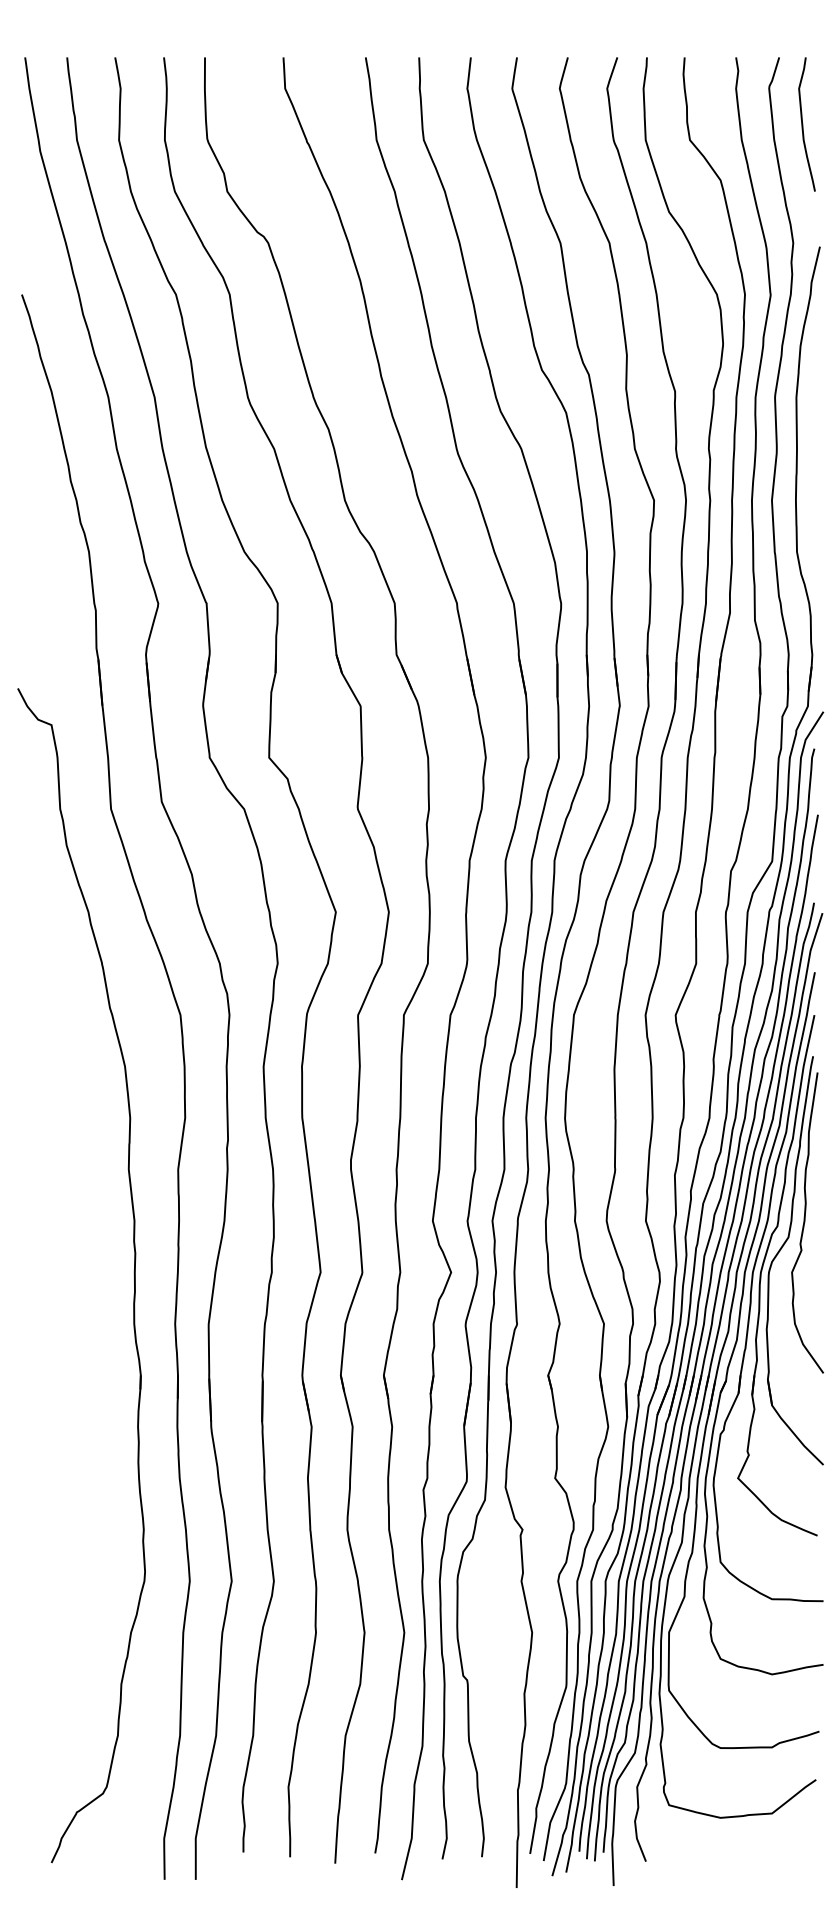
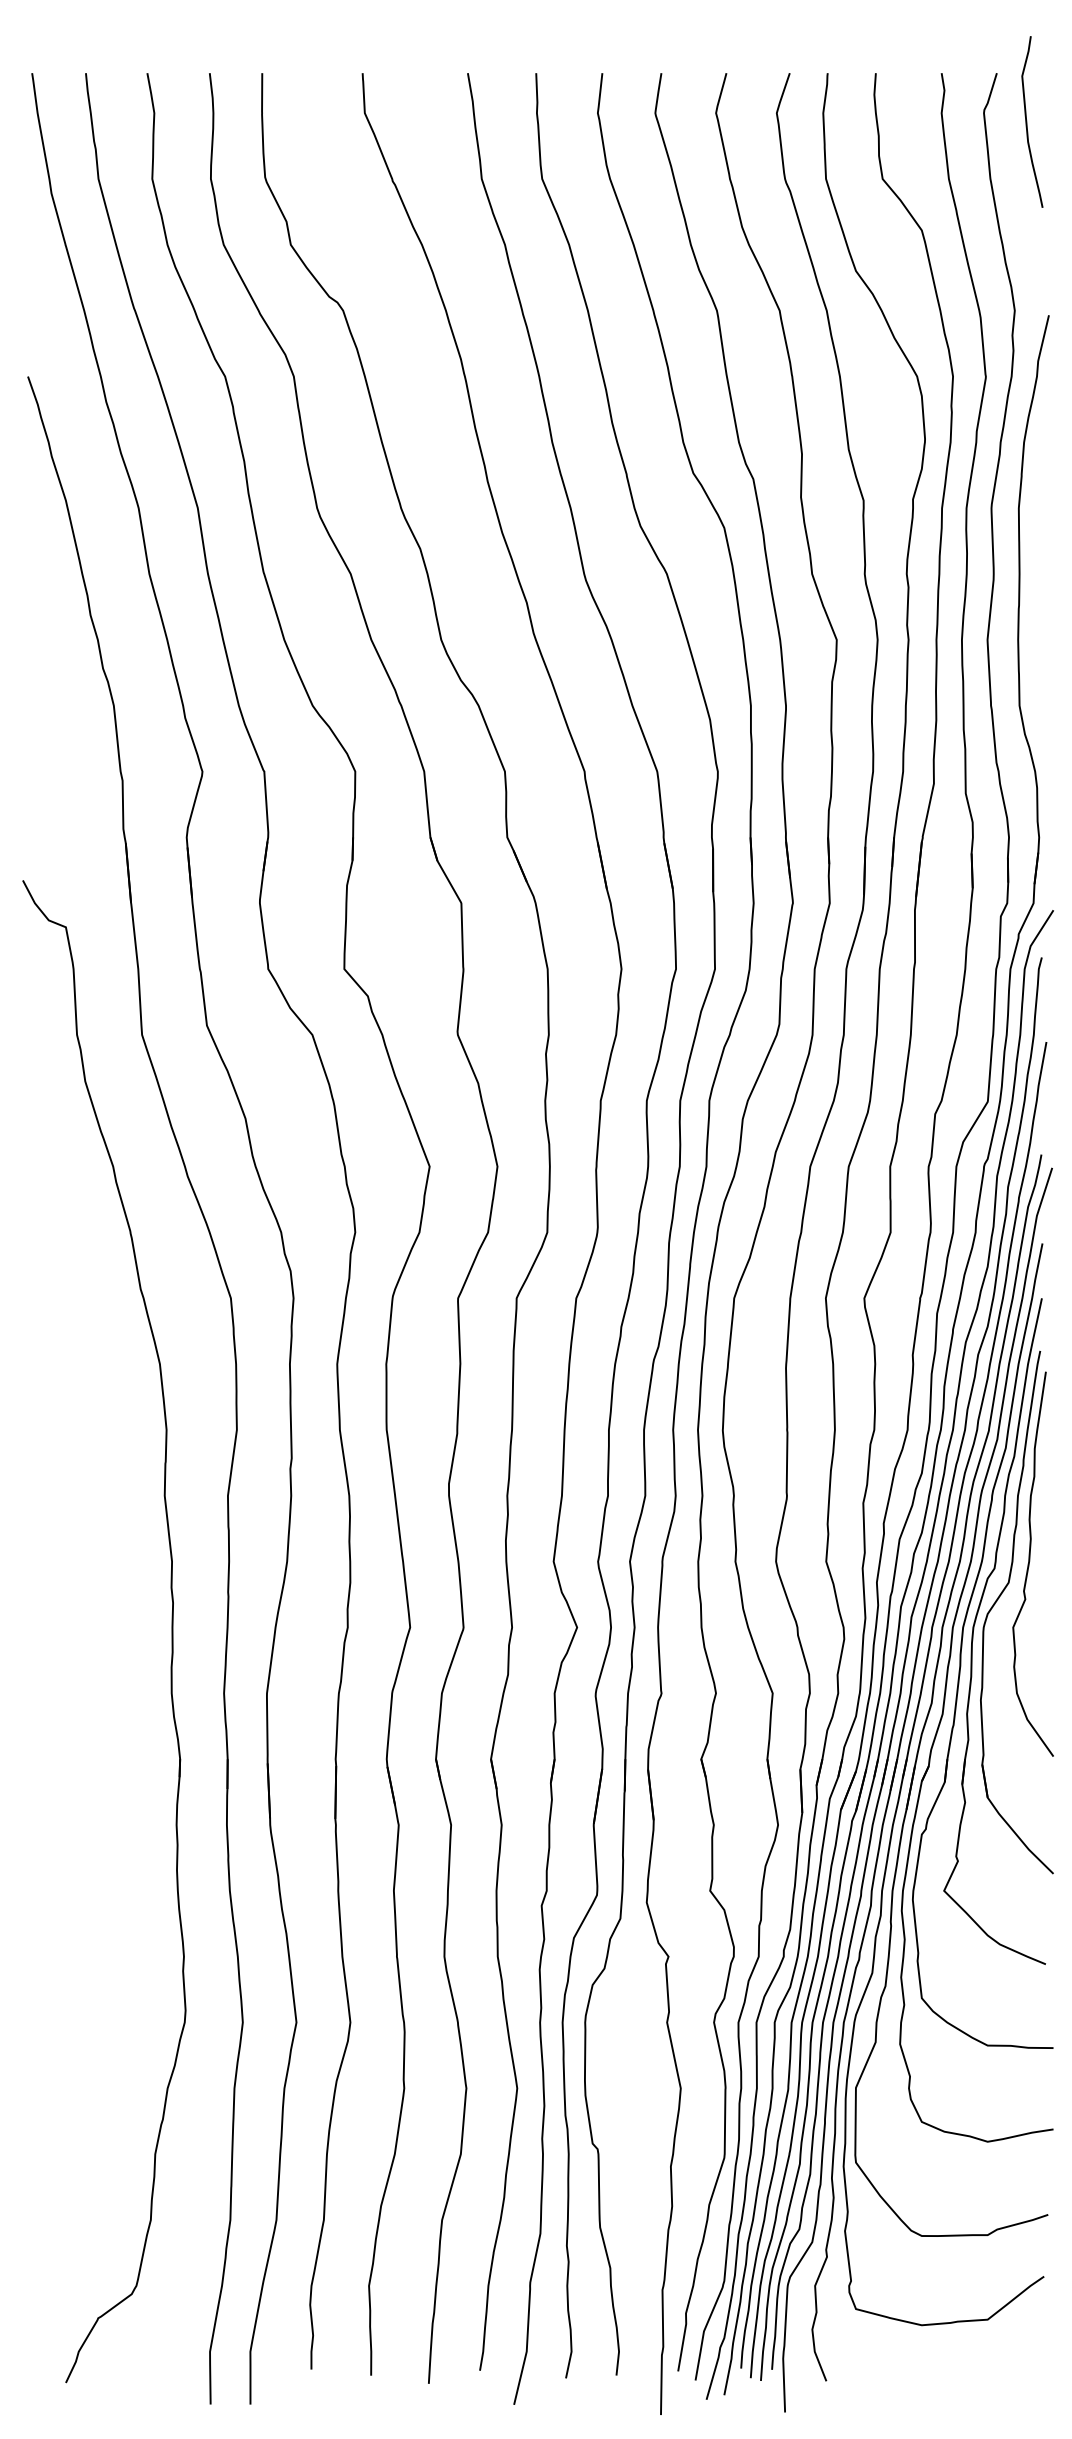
curve: (803, 124) -> (1027, 121), moved

